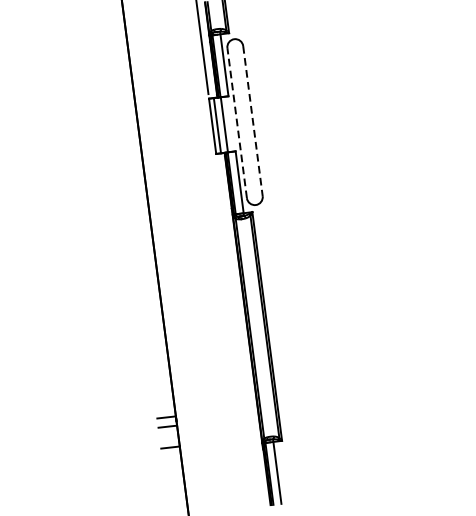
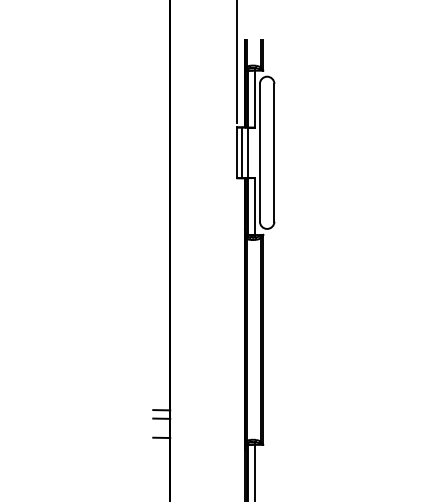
line: (252, 120) -> (274, 152), dashed -> solid
line: (236, 122) -> (259, 152), dashed -> solid

